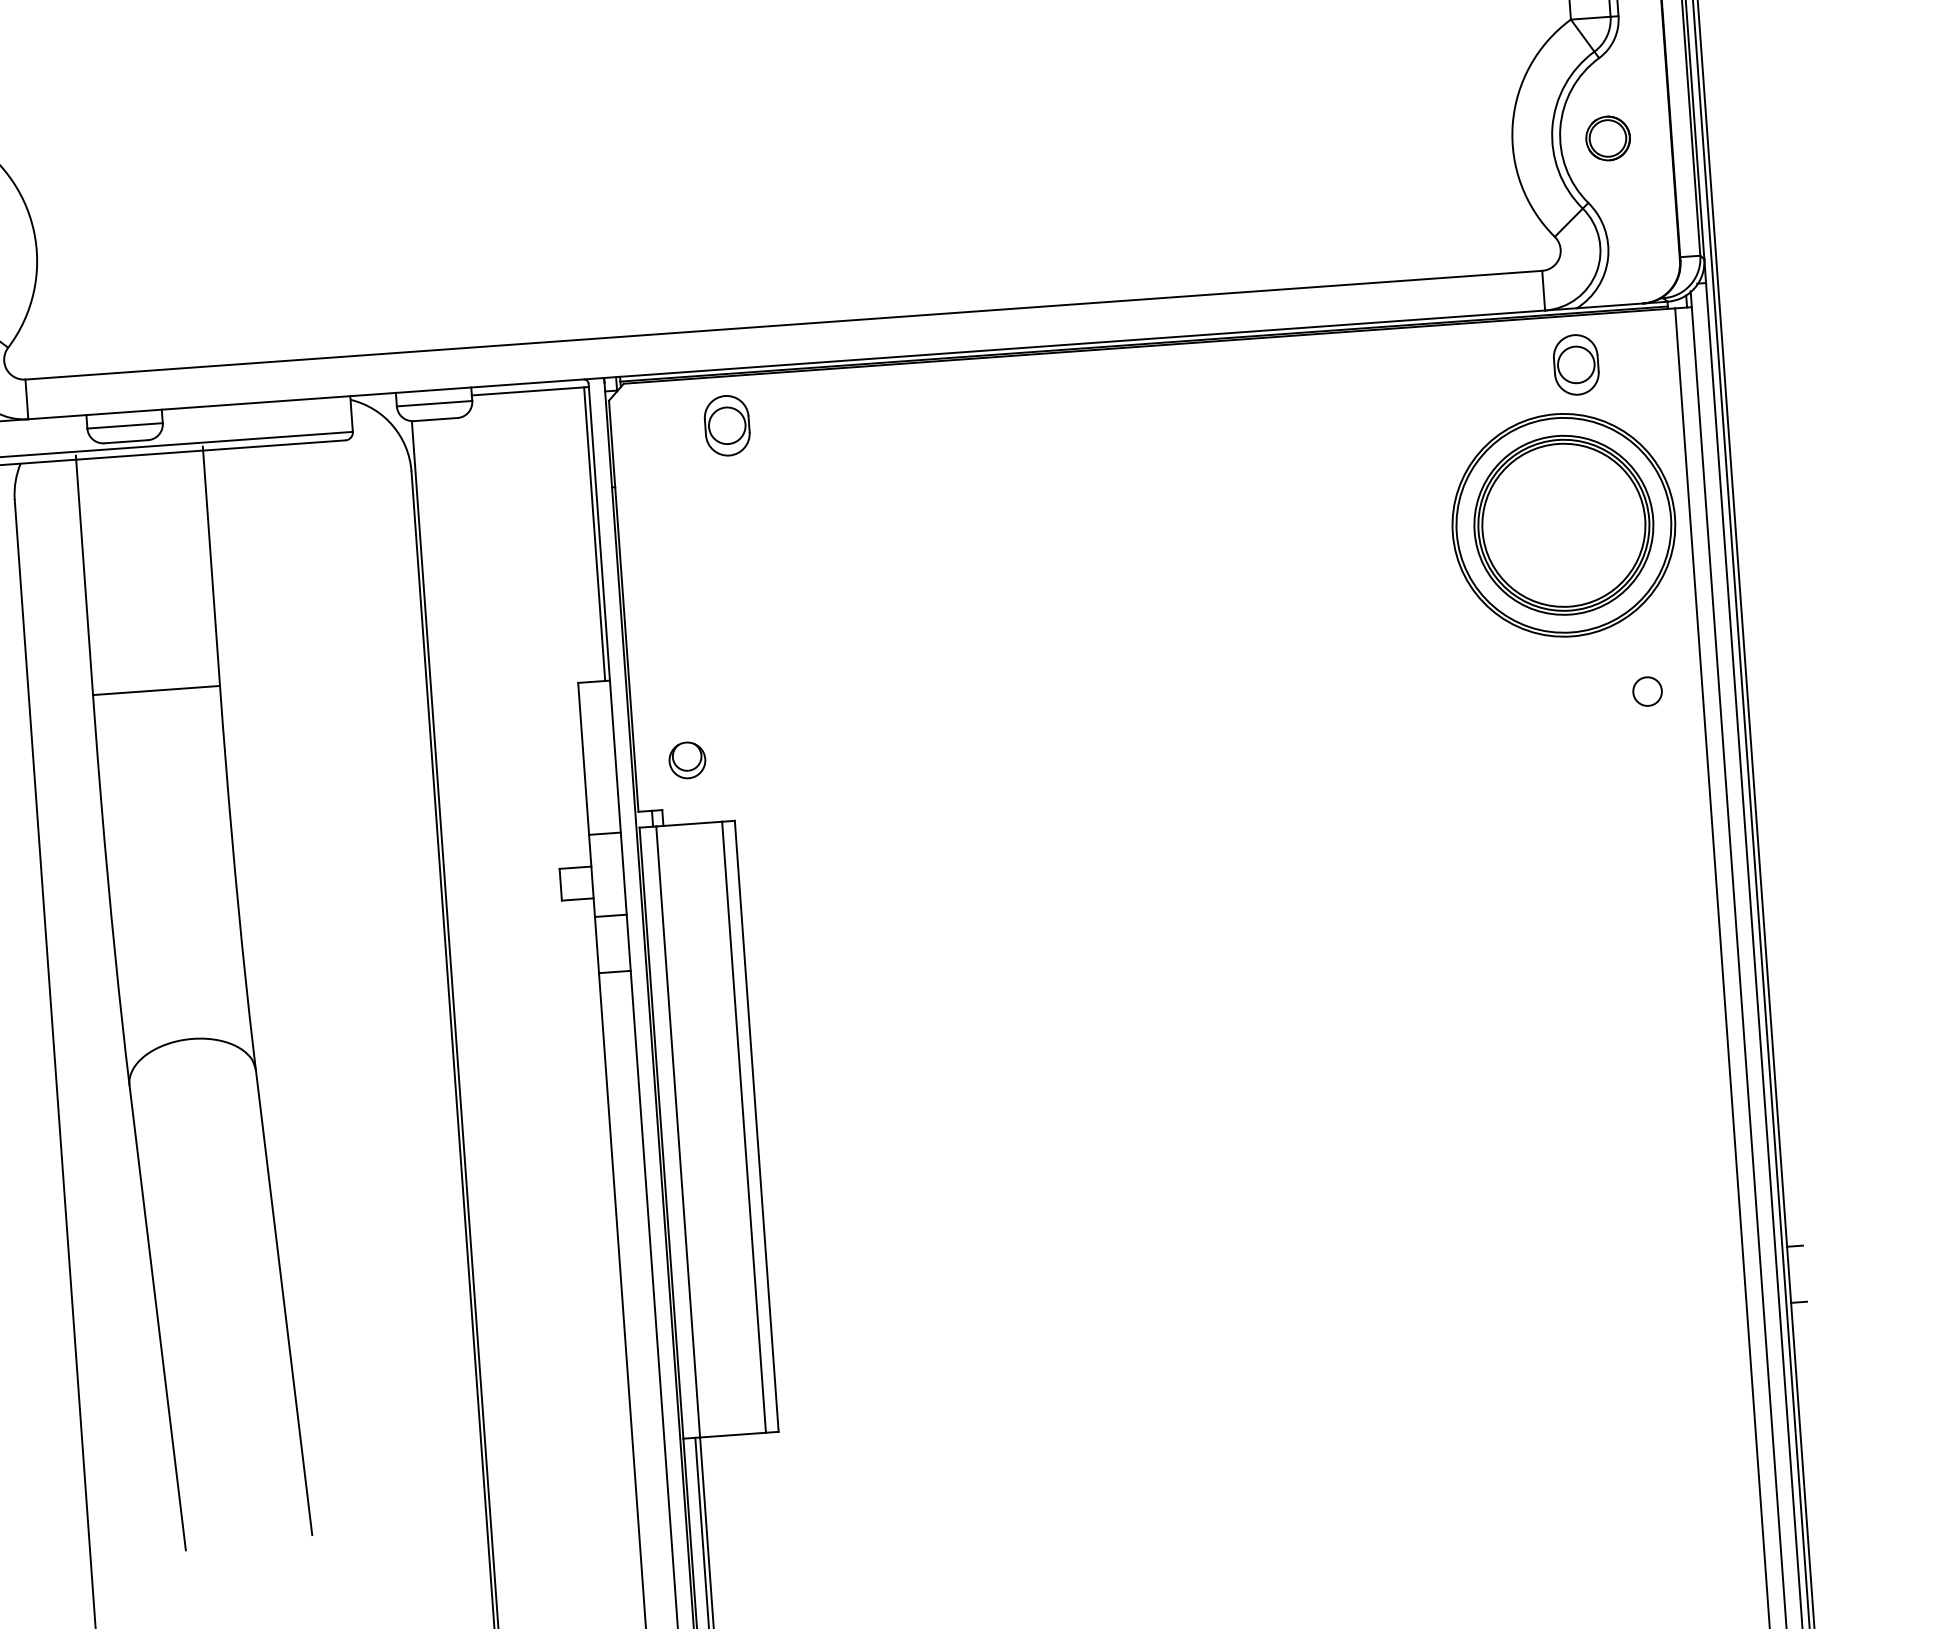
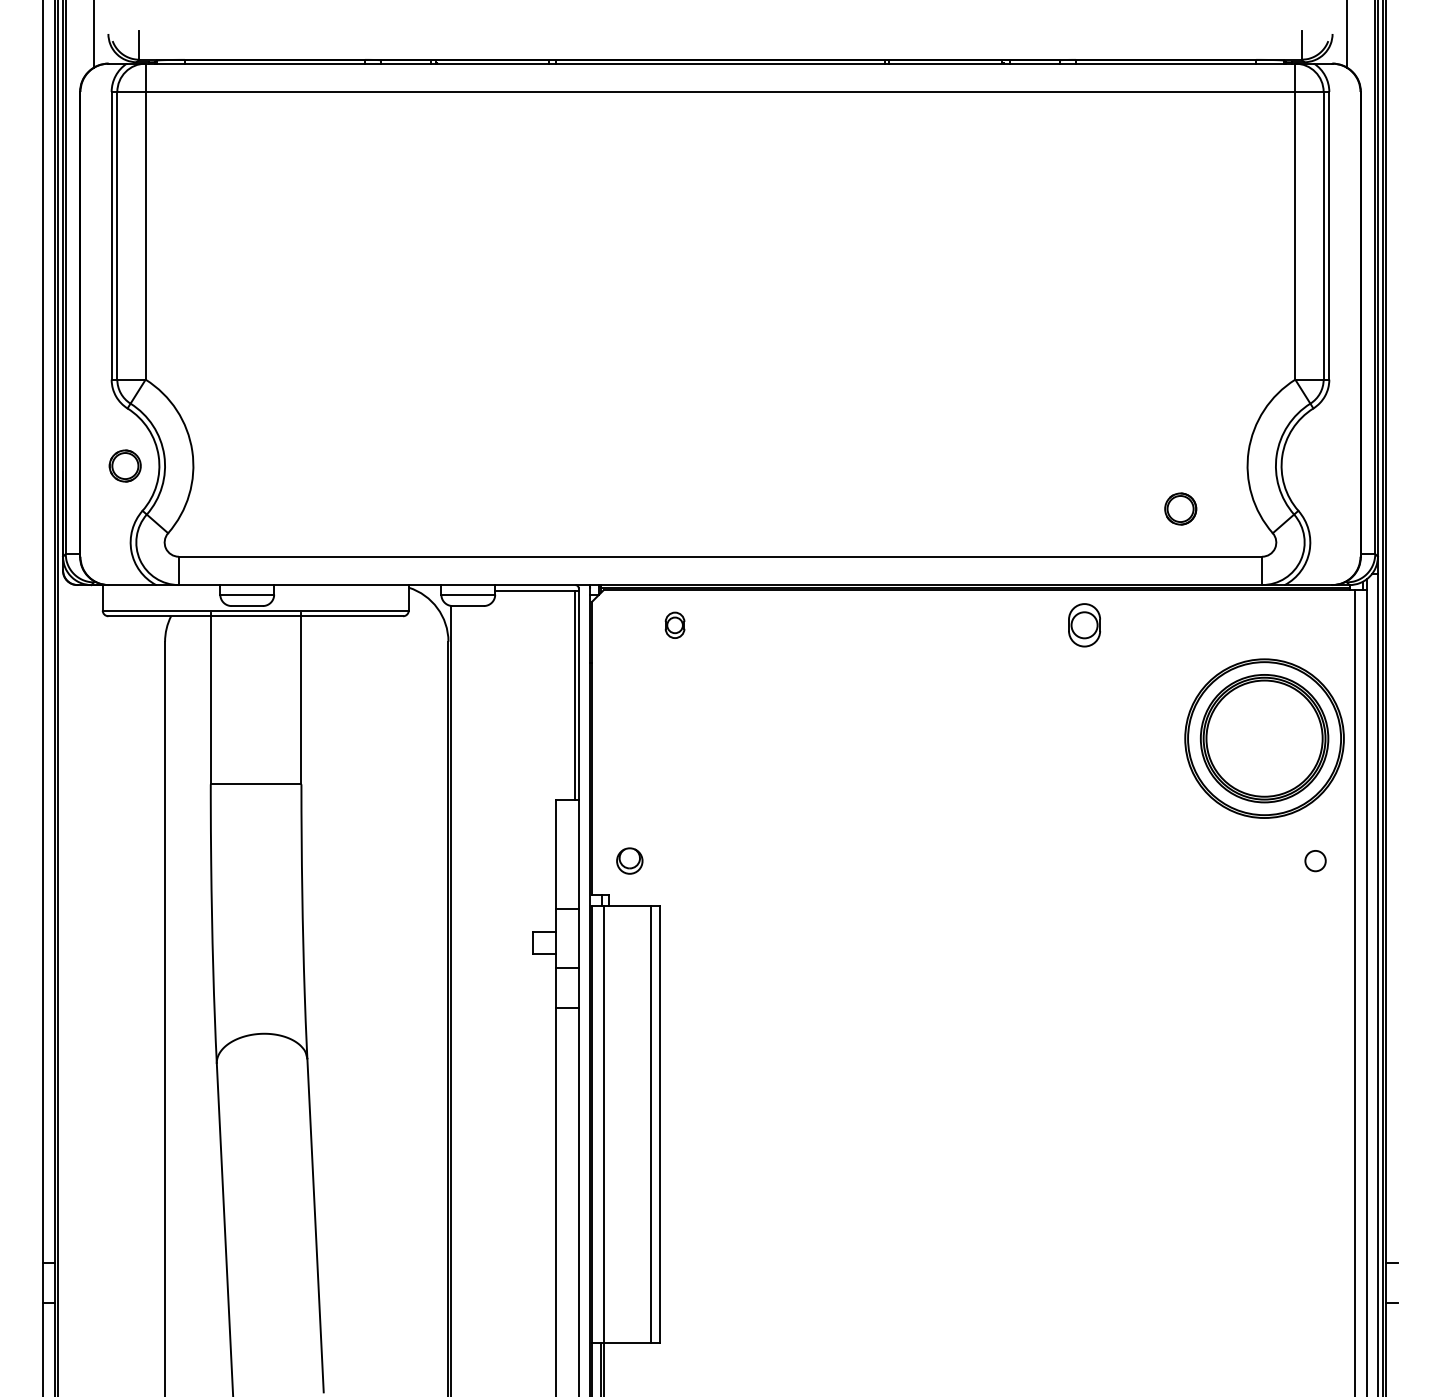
part: (1607, 137) -> (1180, 508), moved
part: (1576, 365) -> (1084, 625), moved
part: (726, 426) -> (674, 625), size x0.6

